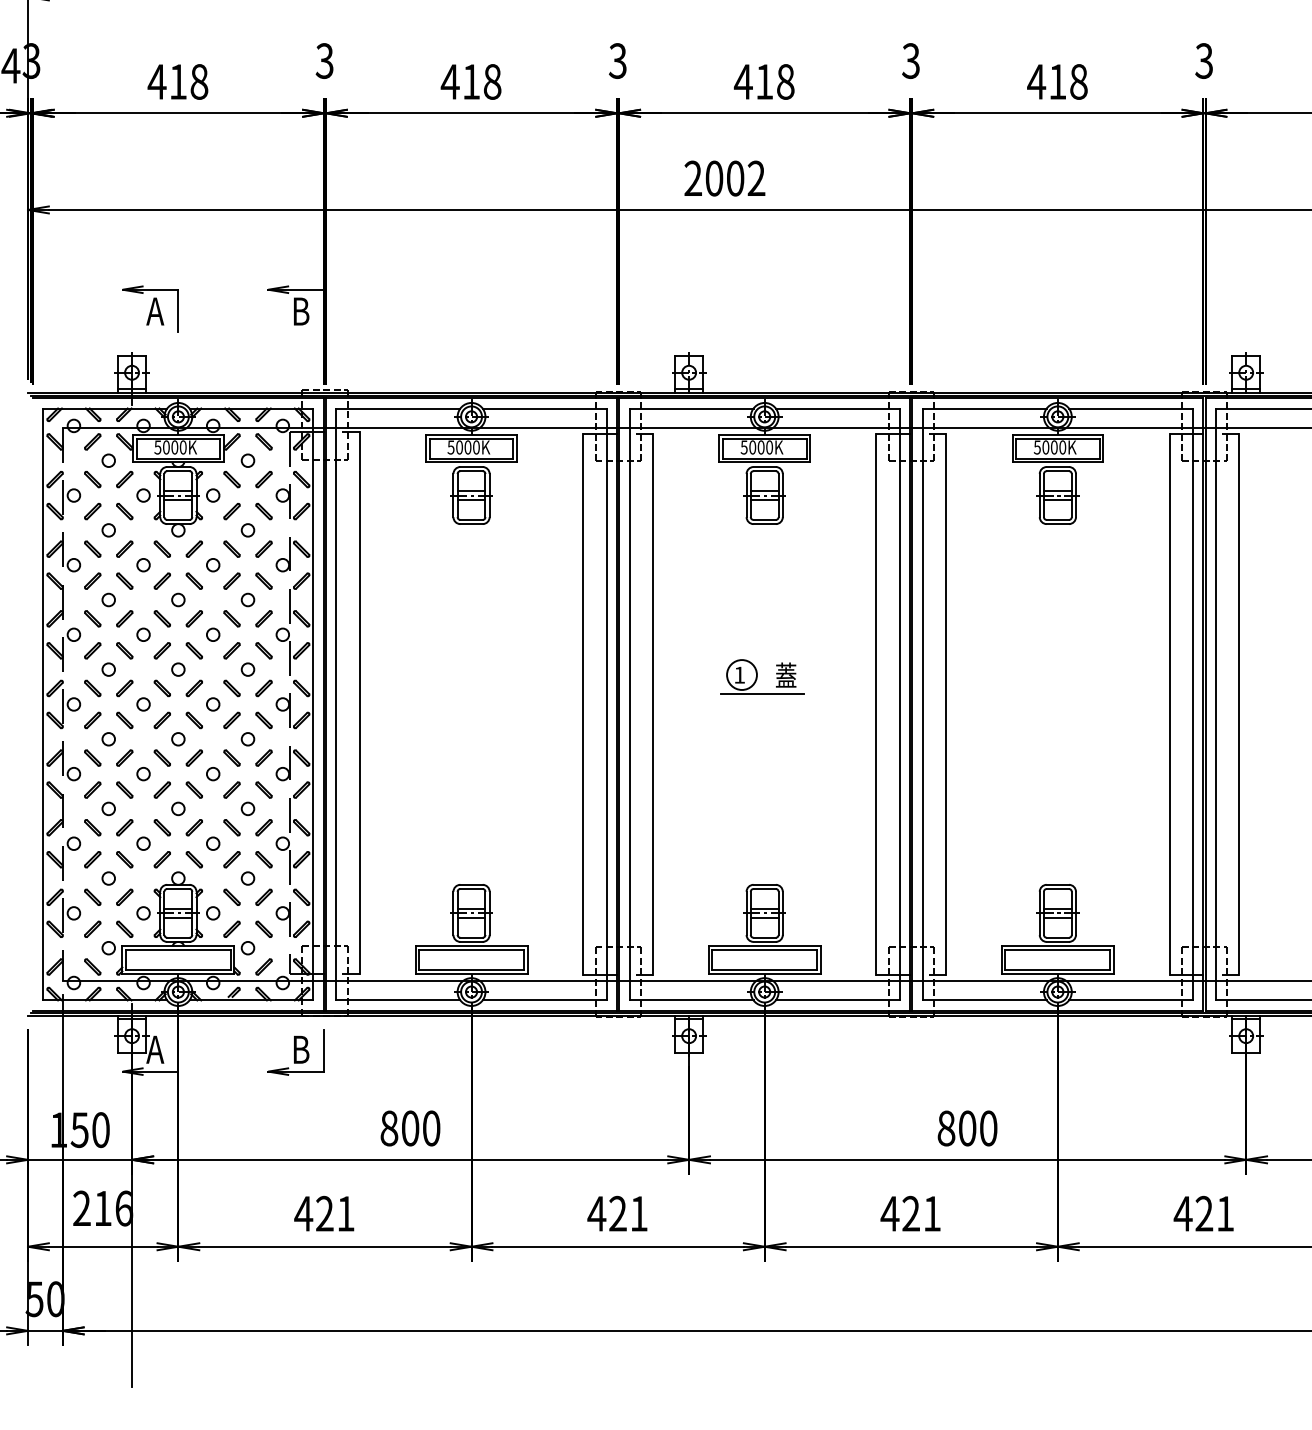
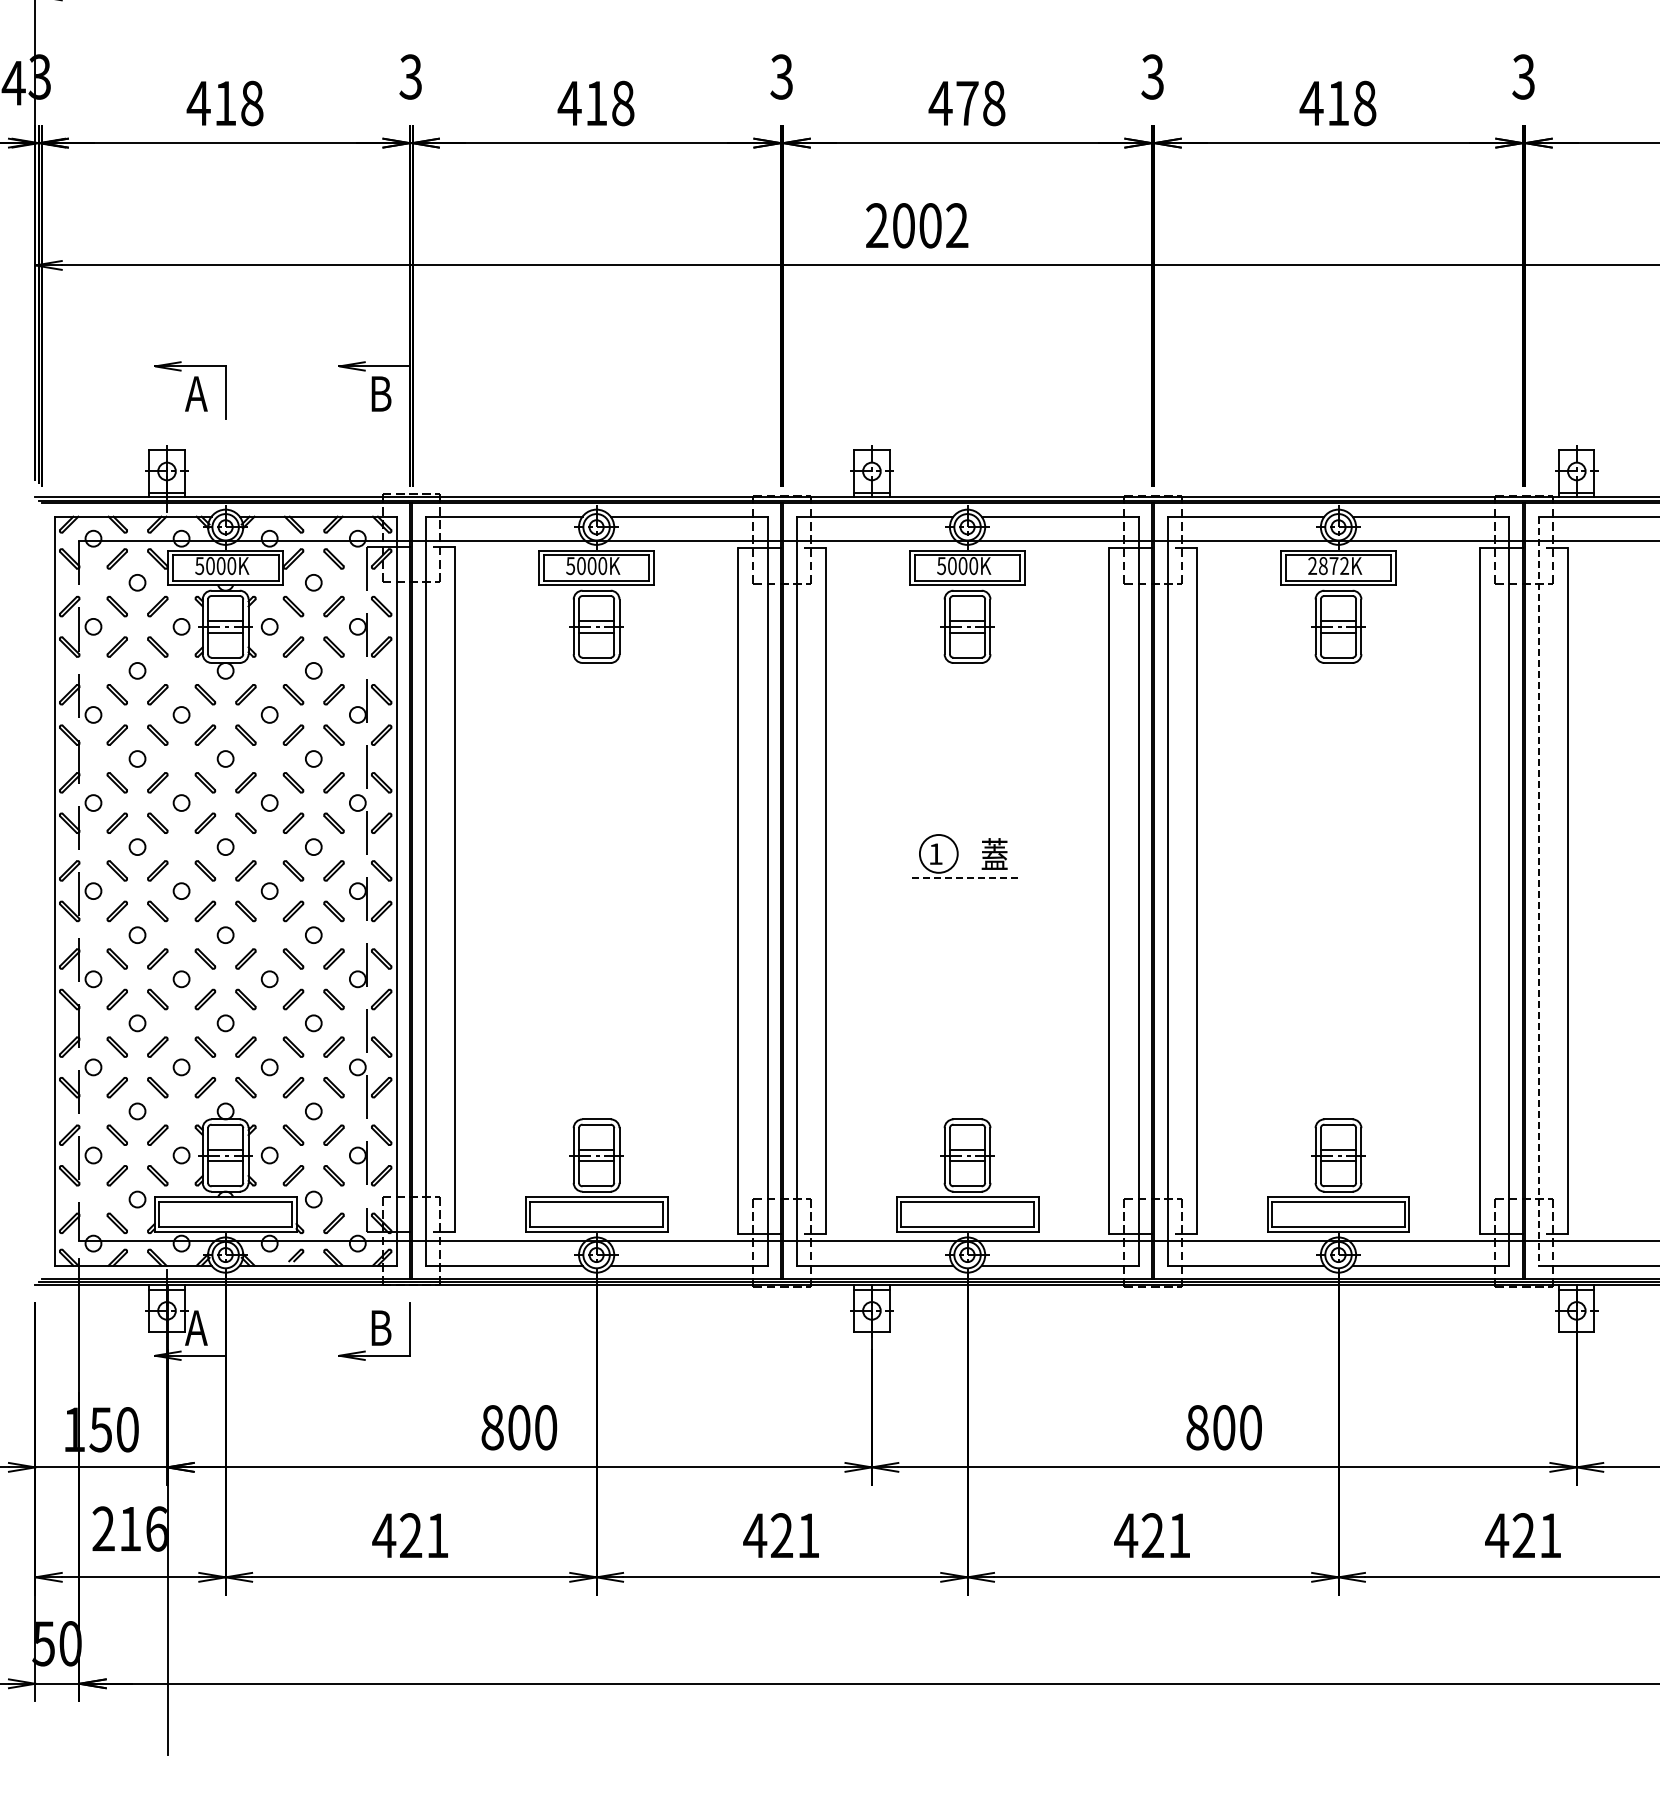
text: (764, 81) -> (967, 103), 418 -> 478
text: (1049, 447) -> (1328, 566), 5000K -> 2872K
line: (762, 694) -> (964, 878), solid -> dashed
line: (1215, 704) -> (1538, 891), solid -> dashed

